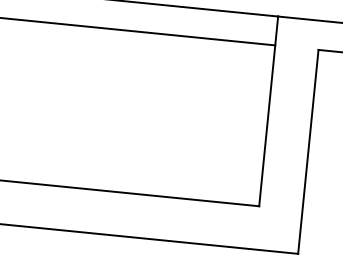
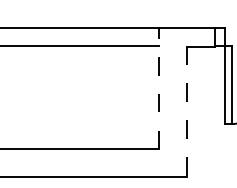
line: (268, 111) -> (159, 88), solid -> dashed
line: (308, 152) -> (187, 112), solid -> dashed

